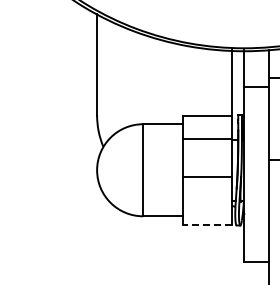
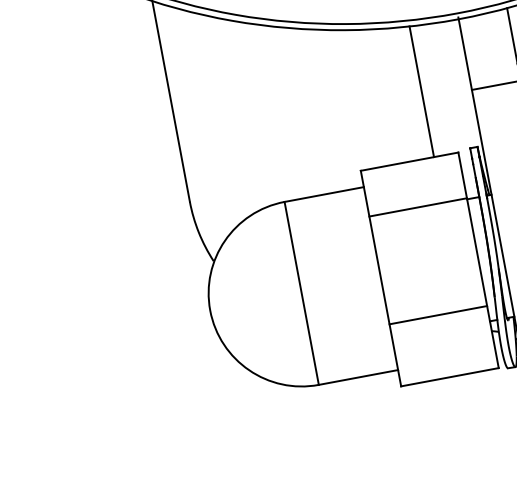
line: (231, 83) -> (421, 92), moved
line: (207, 177) -> (438, 315), moved
line: (207, 224) -> (449, 377), dashed -> solid

